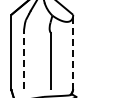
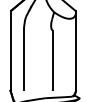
line: (73, 51) -> (76, 50), dashed -> solid
line: (23, 60) -> (23, 59), dashed -> solid

